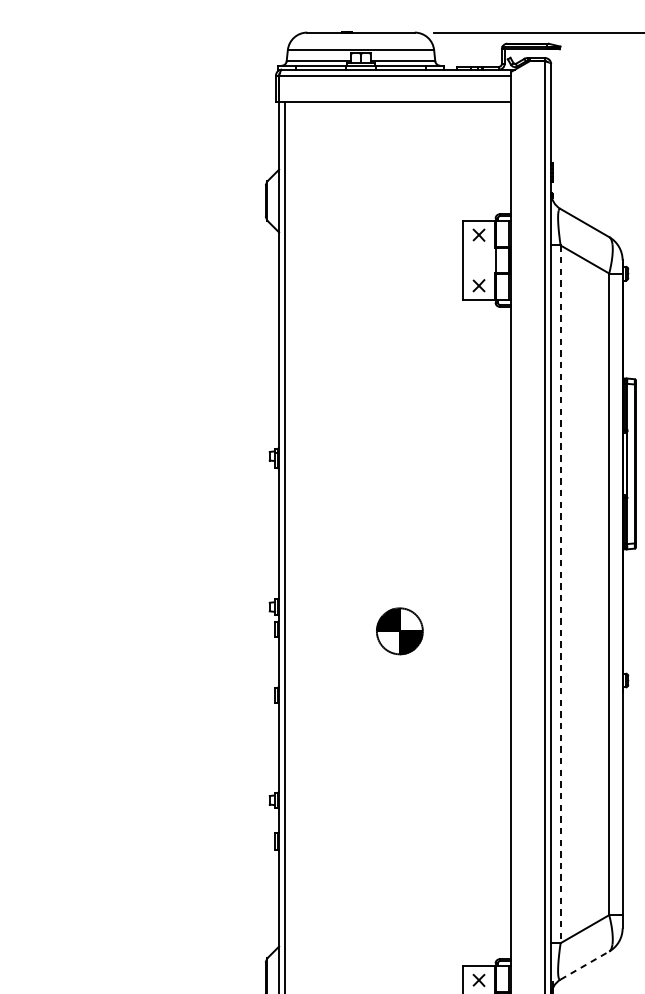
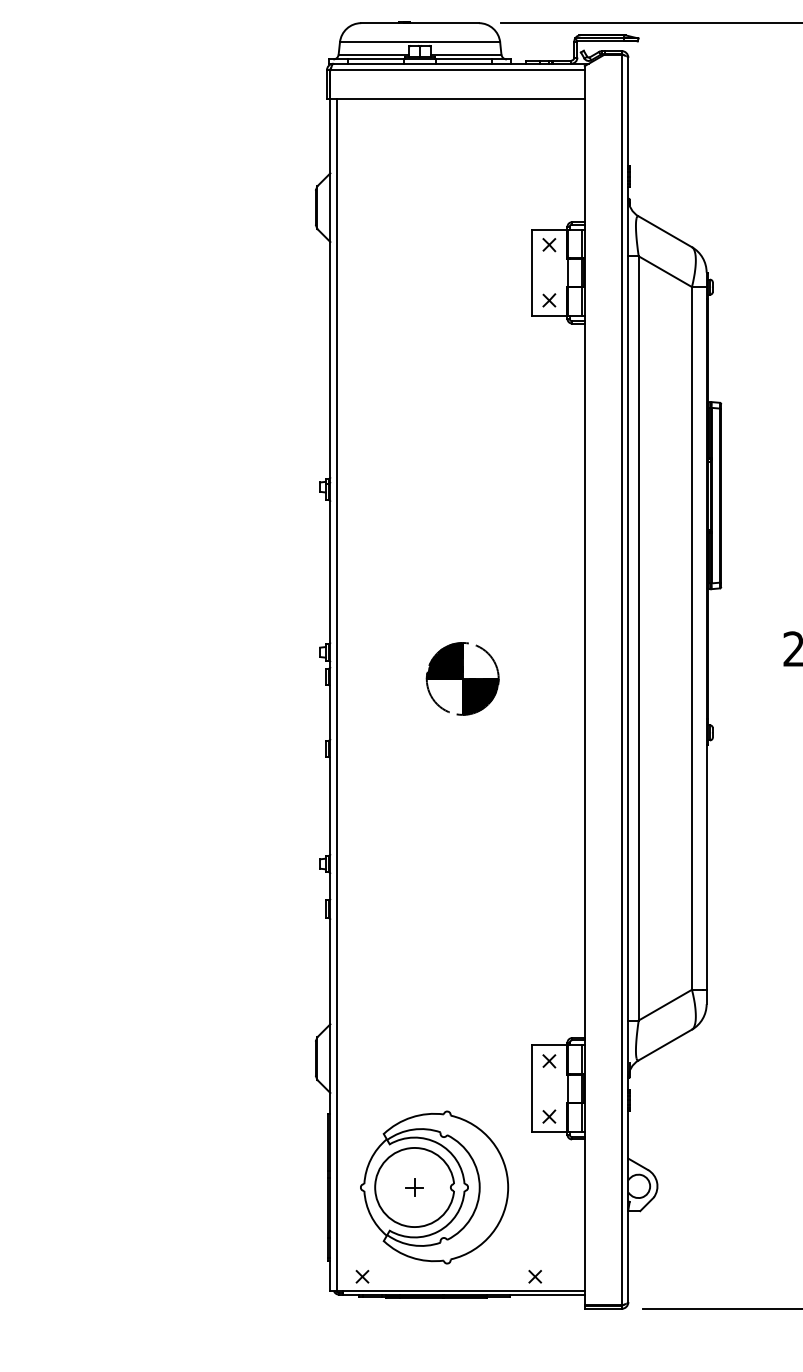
line: (560, 594) -> (638, 638), dashed -> solid
part: (399, 630) -> (462, 678), size x1.43
line: (585, 965) -> (665, 1045), dashed -> solid

